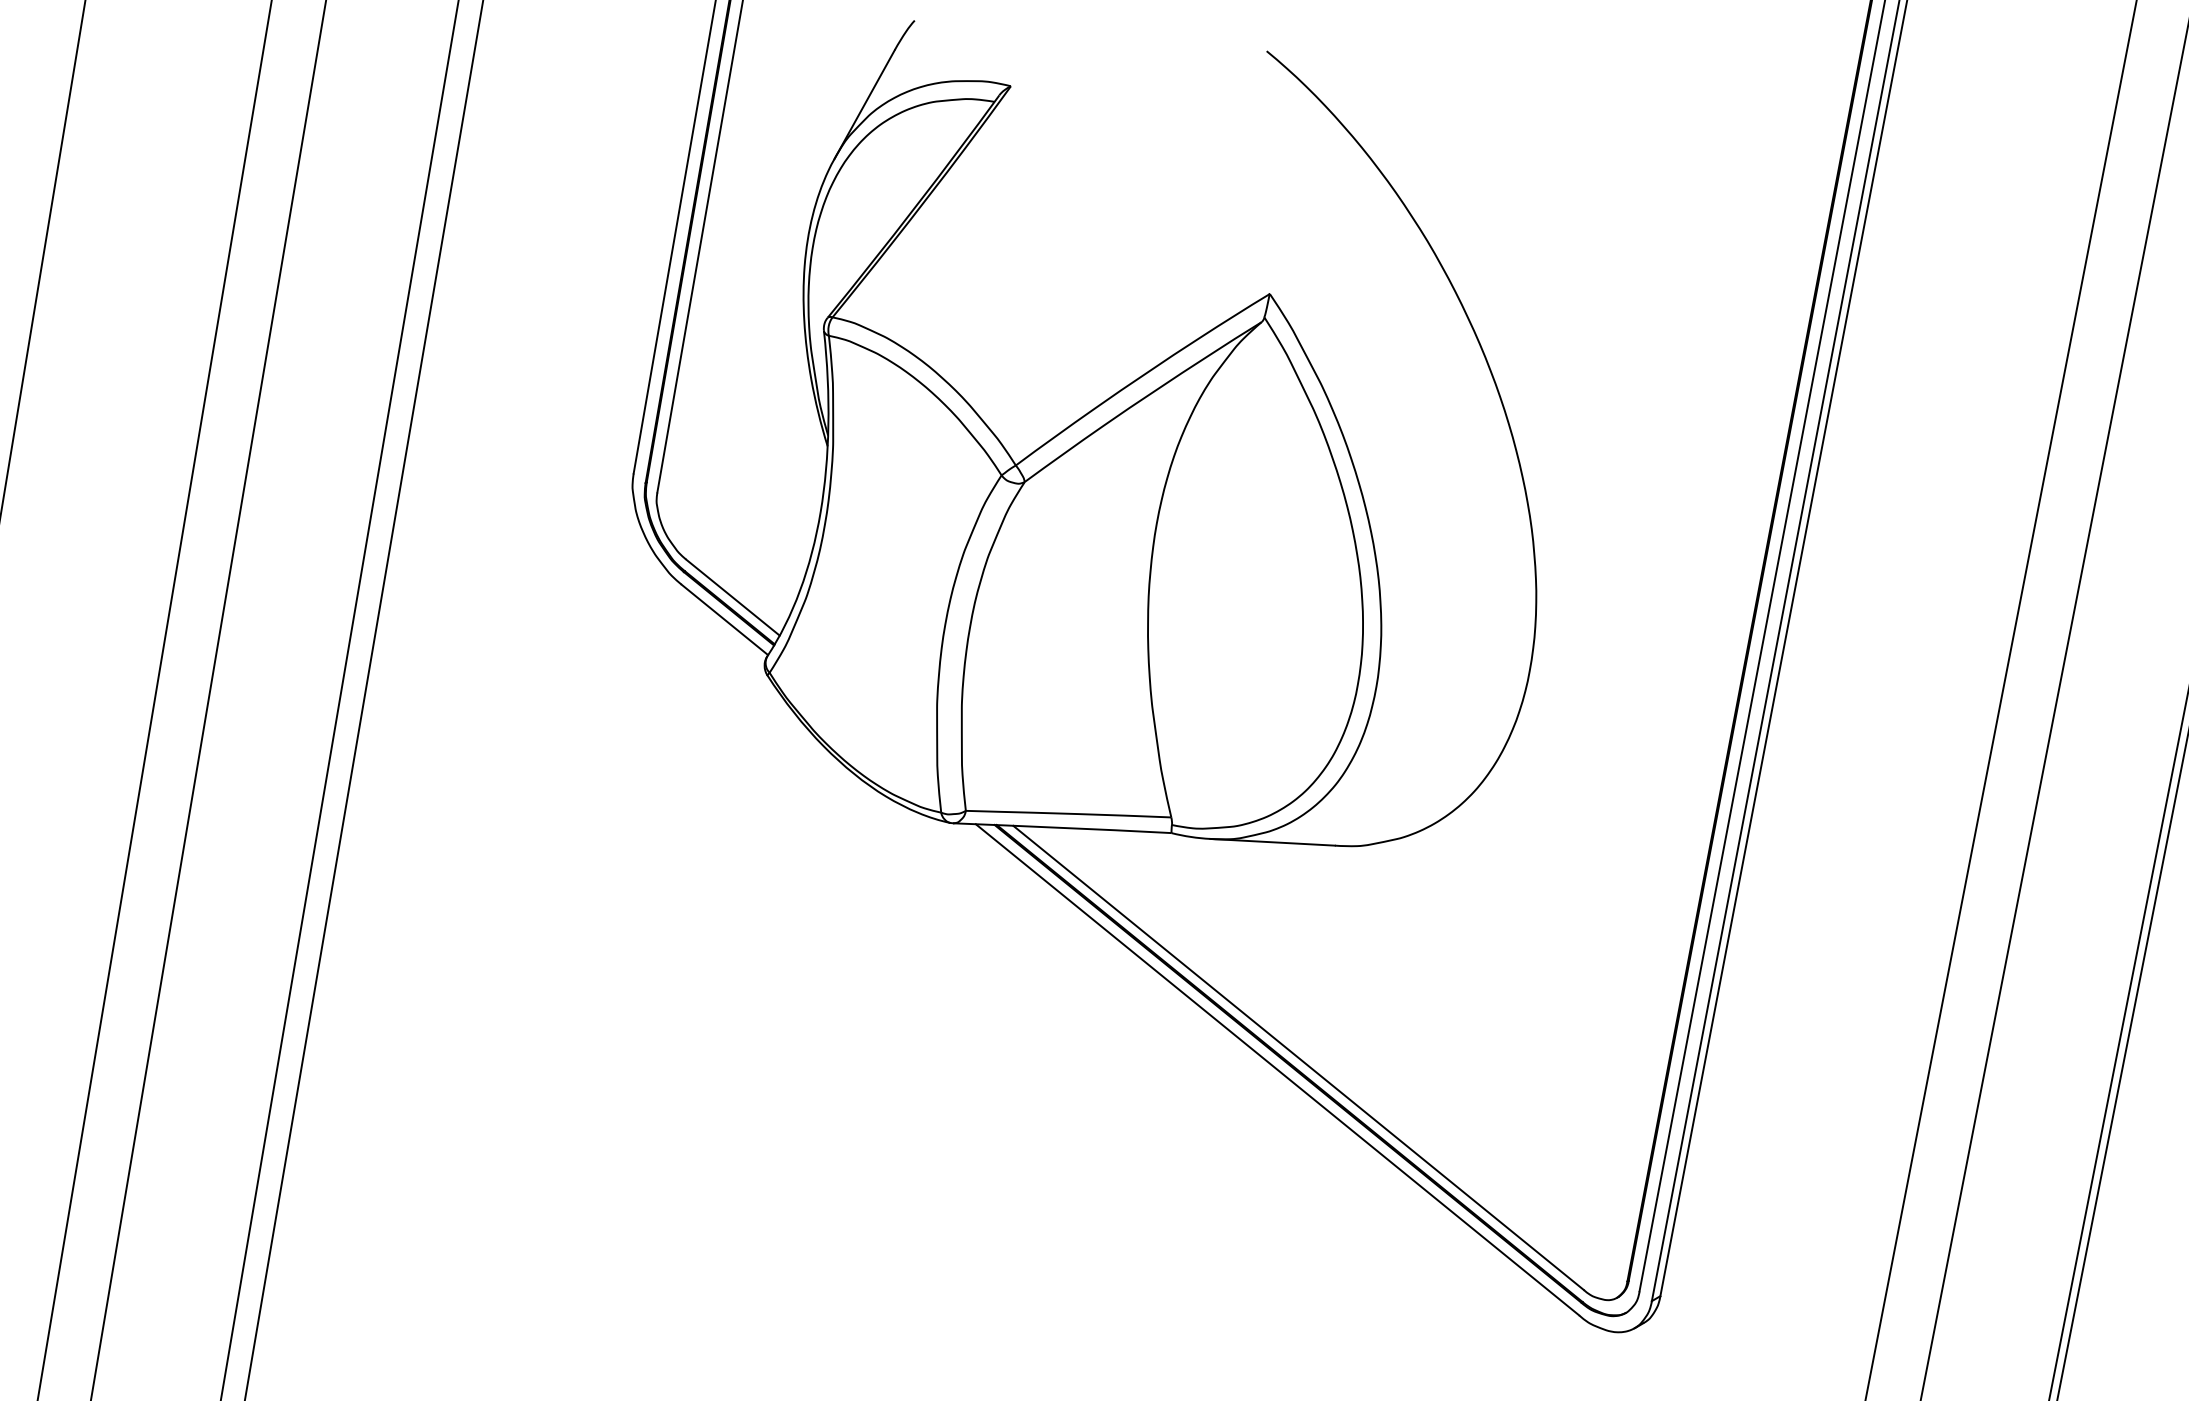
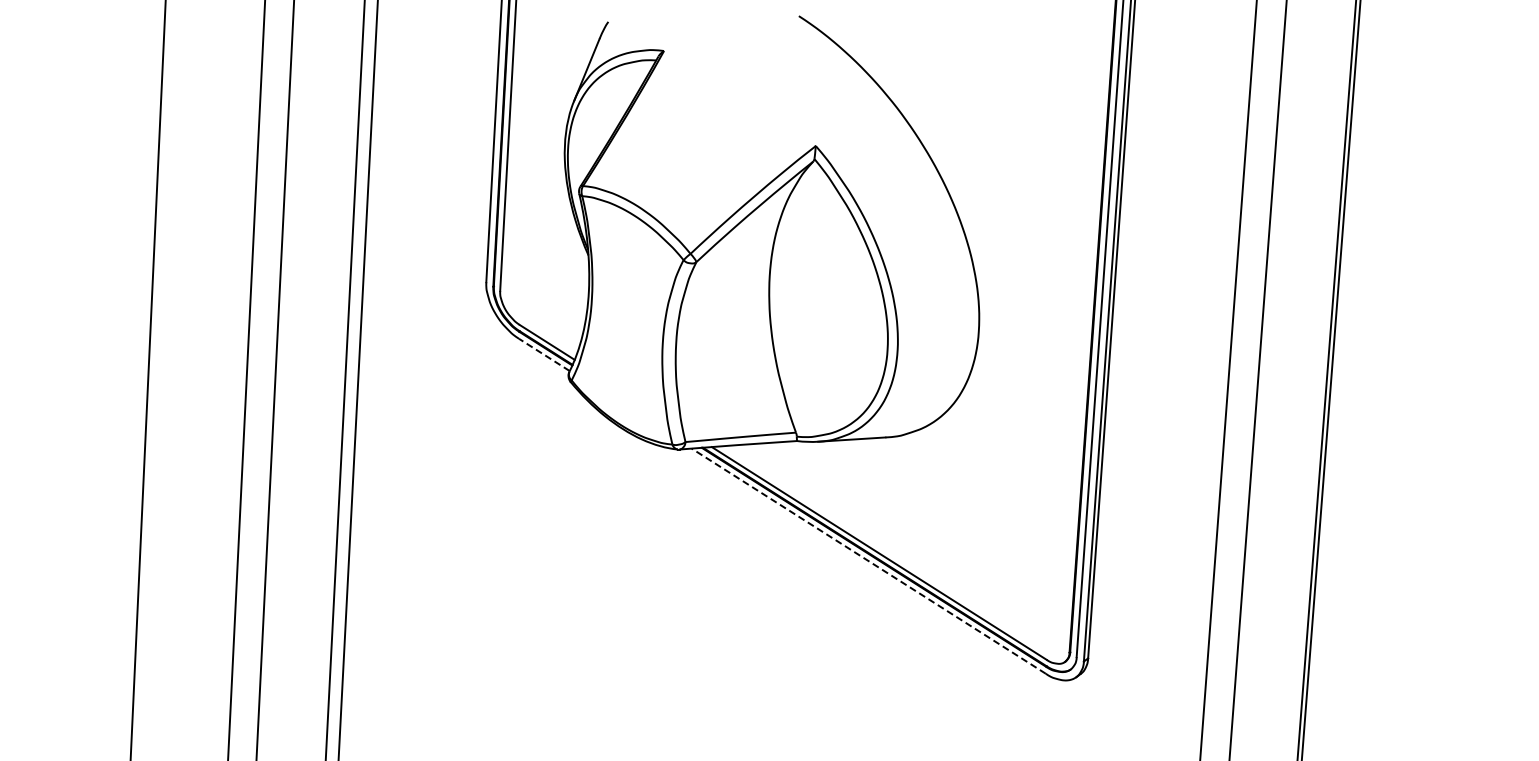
line: (723, 618) -> (543, 354), solid -> dashed
line: (1276, 1070) -> (868, 561), solid -> dashed

